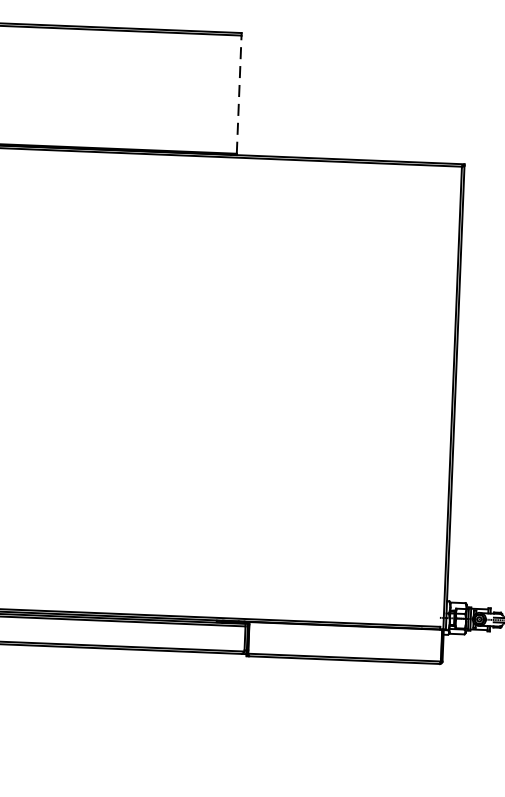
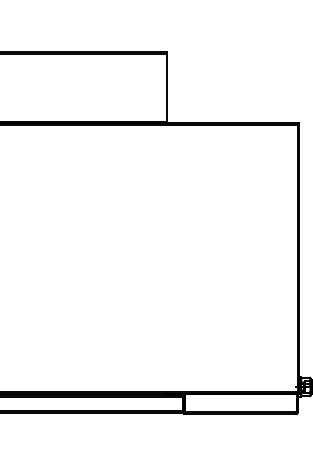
line: (238, 93) -> (166, 87), dashed -> solid

